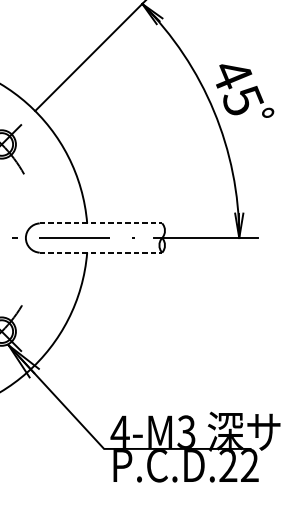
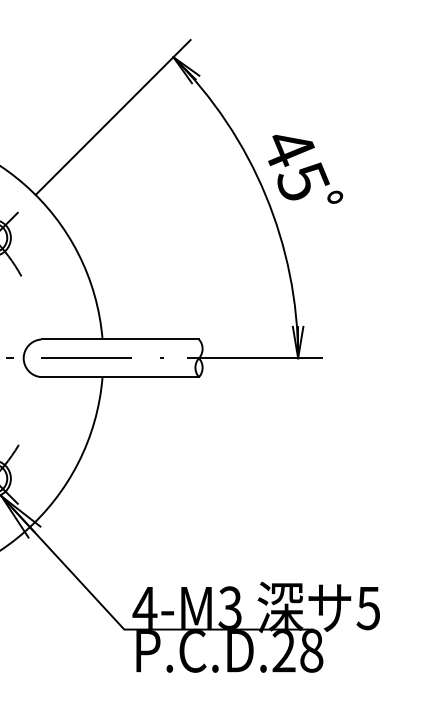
line: (101, 223) -> (120, 339), dashed -> solid
line: (101, 252) -> (120, 377), dashed -> solid
text: (249, 465) -> (311, 650), P.C.D.22 -> P.C.D.28

